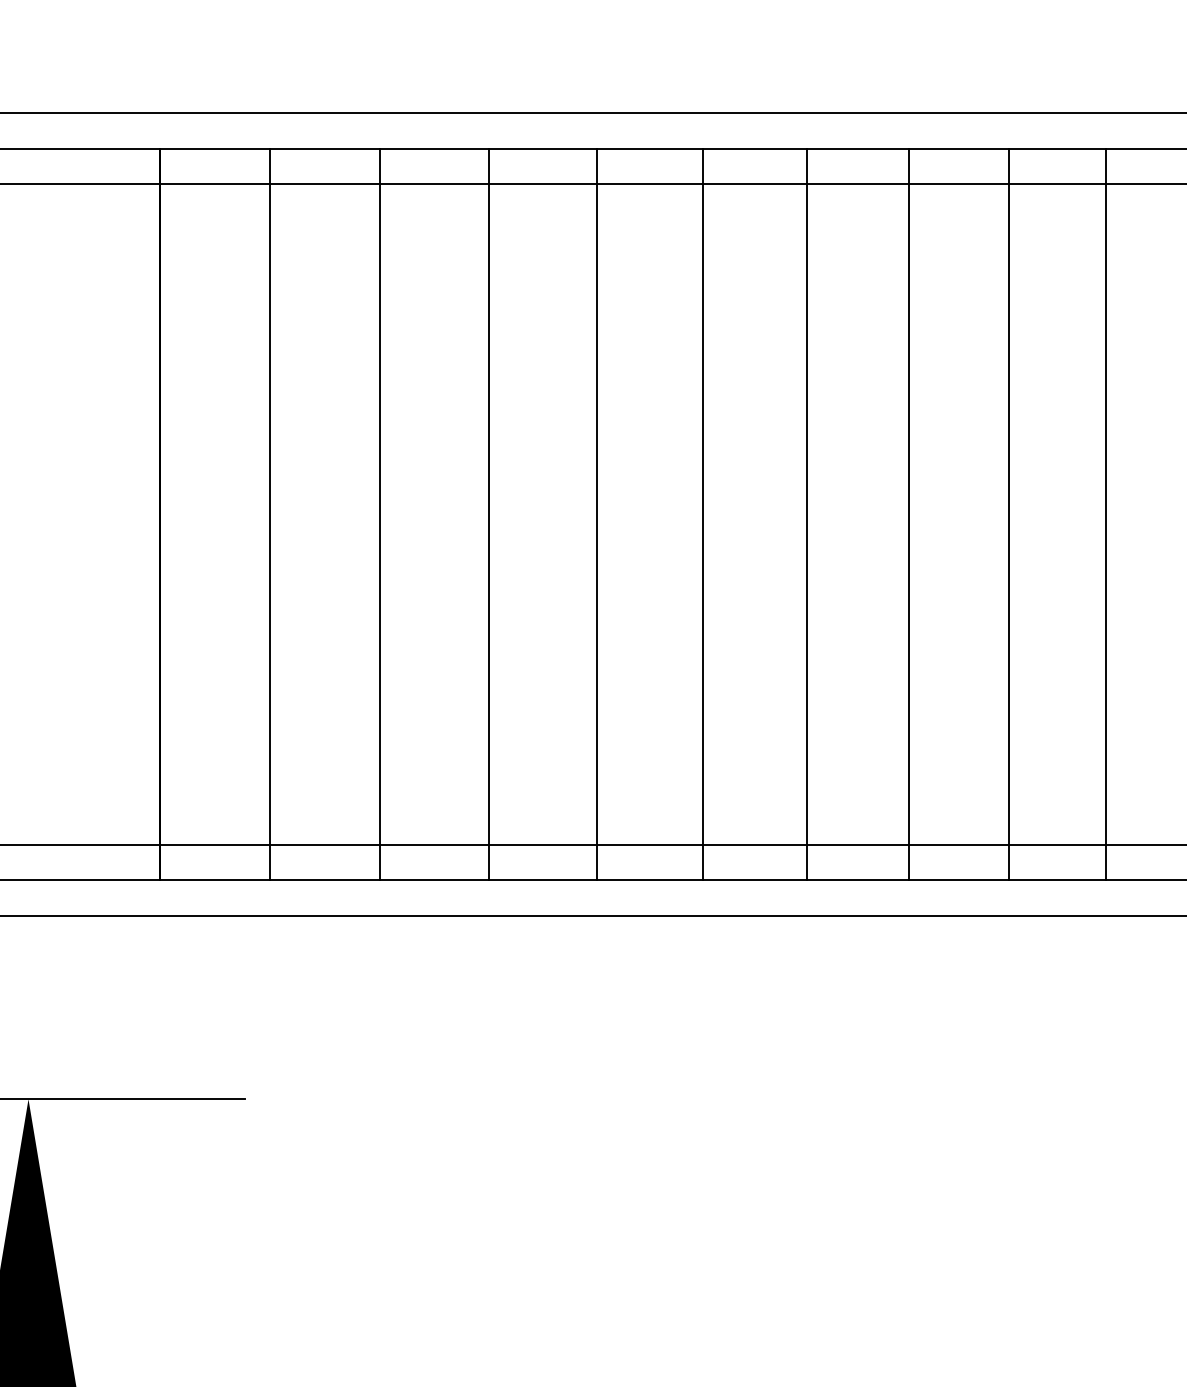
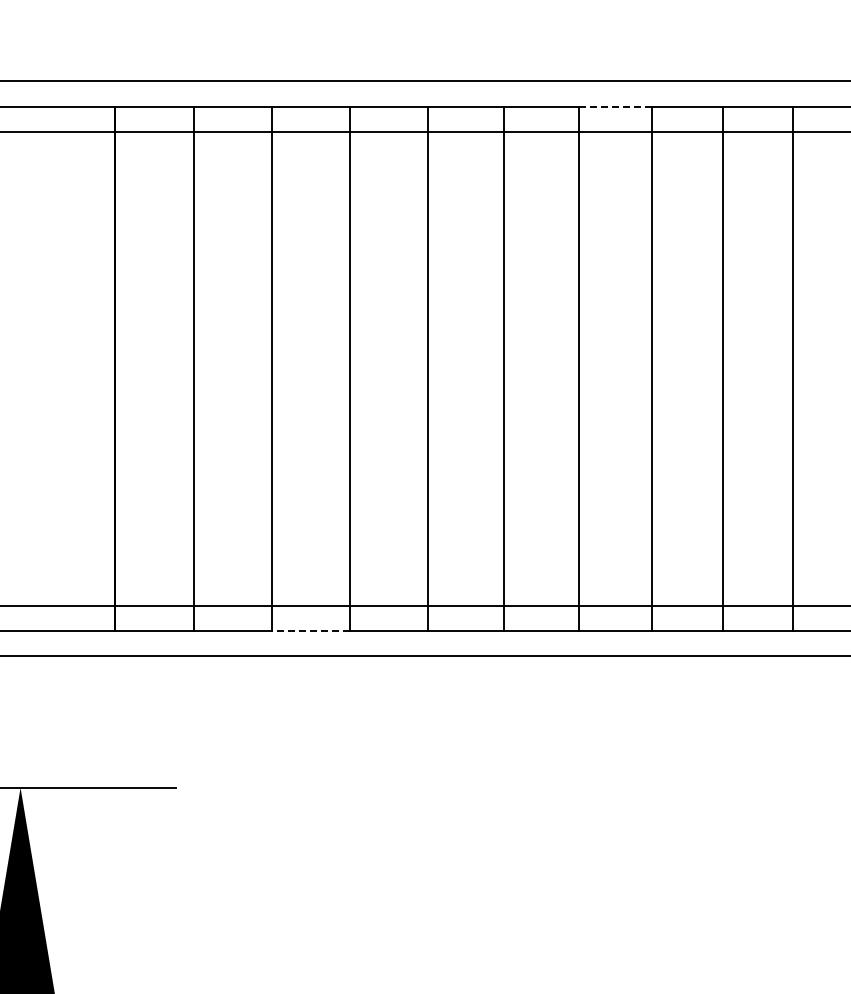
line: (858, 148) -> (615, 106), solid -> dashed
line: (433, 879) -> (310, 630), solid -> dashed

